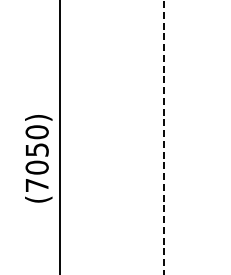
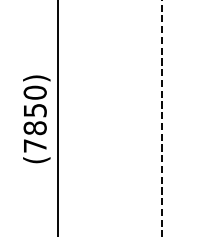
text: (37, 167) -> (35, 128), (7050) -> (7850)

